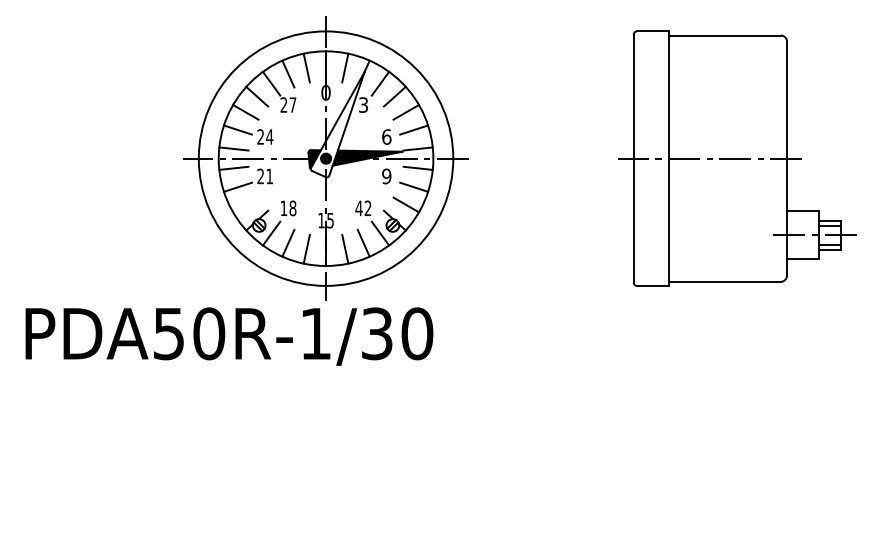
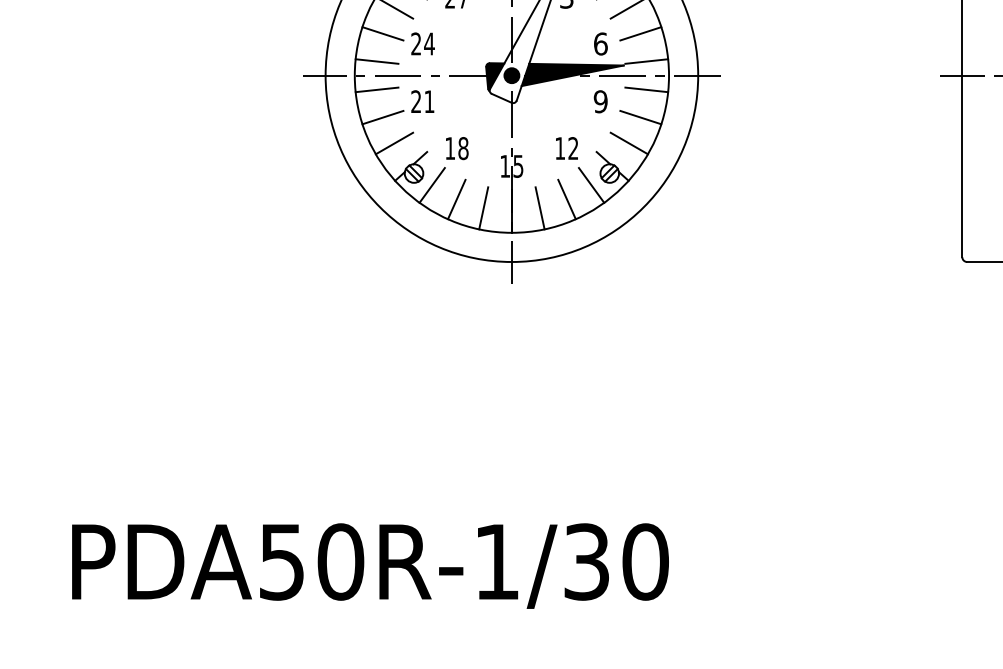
line: (245, 204) -> (393, 142), added
text: (358, 207) -> (559, 147), 42 -> 12
text: (229, 336) -> (370, 565), moved

